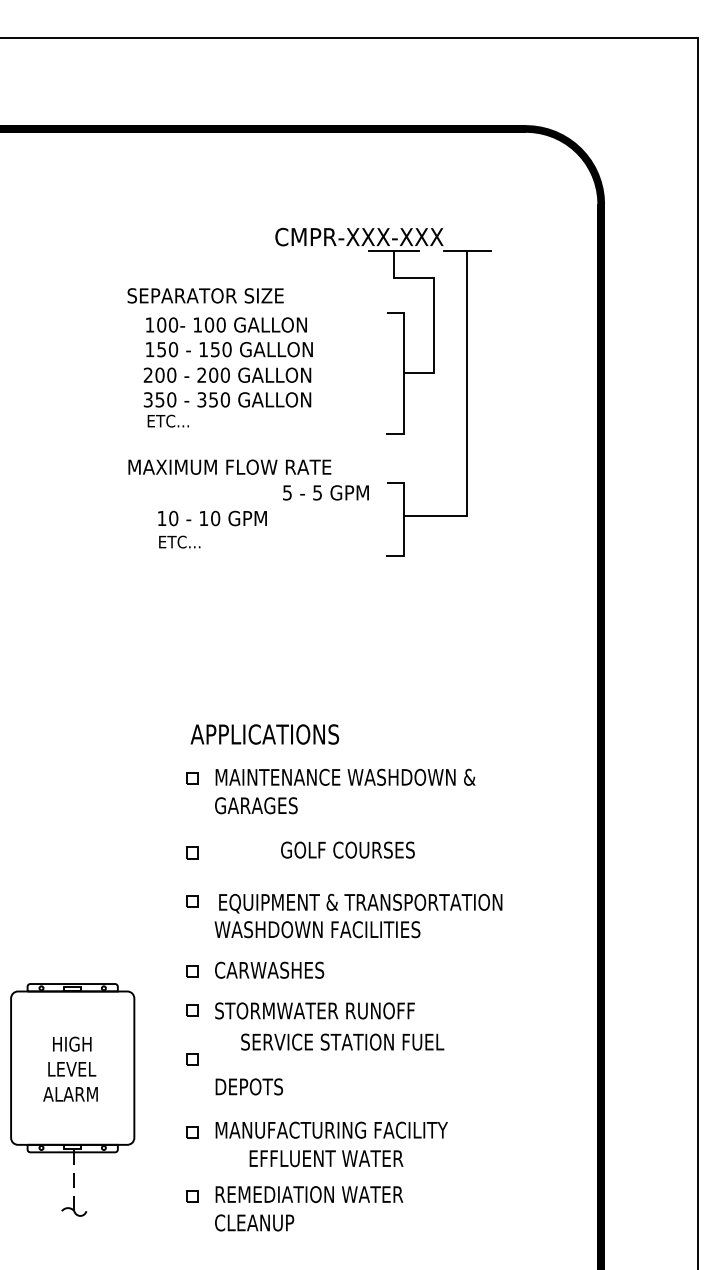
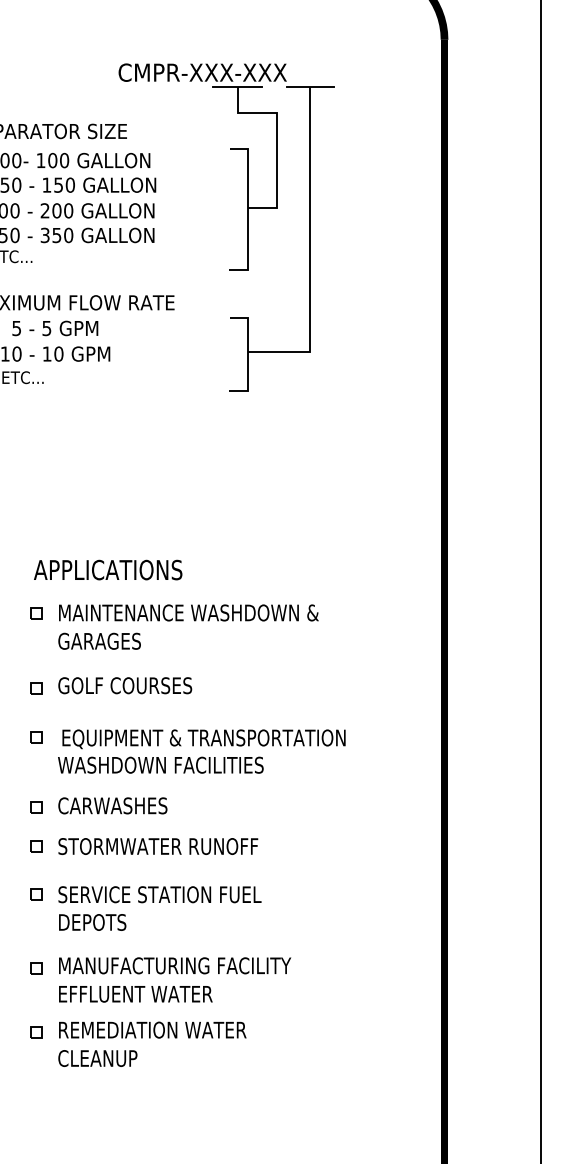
text: (325, 492) -> (54, 328), moved
text: (347, 849) -> (124, 685), moved
text: (342, 1041) -> (159, 894), moved
text: (326, 1158) -> (135, 994), moved

